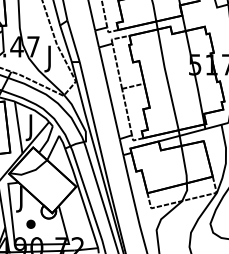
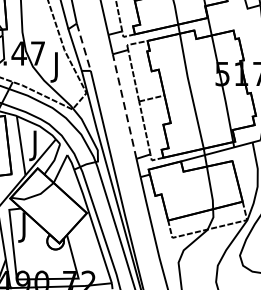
line: (73, 41) -> (83, 47), solid -> dashed
line: (109, 93) -> (124, 106), solid -> dashed
part: (30, 223) -> (34, 255), removed

